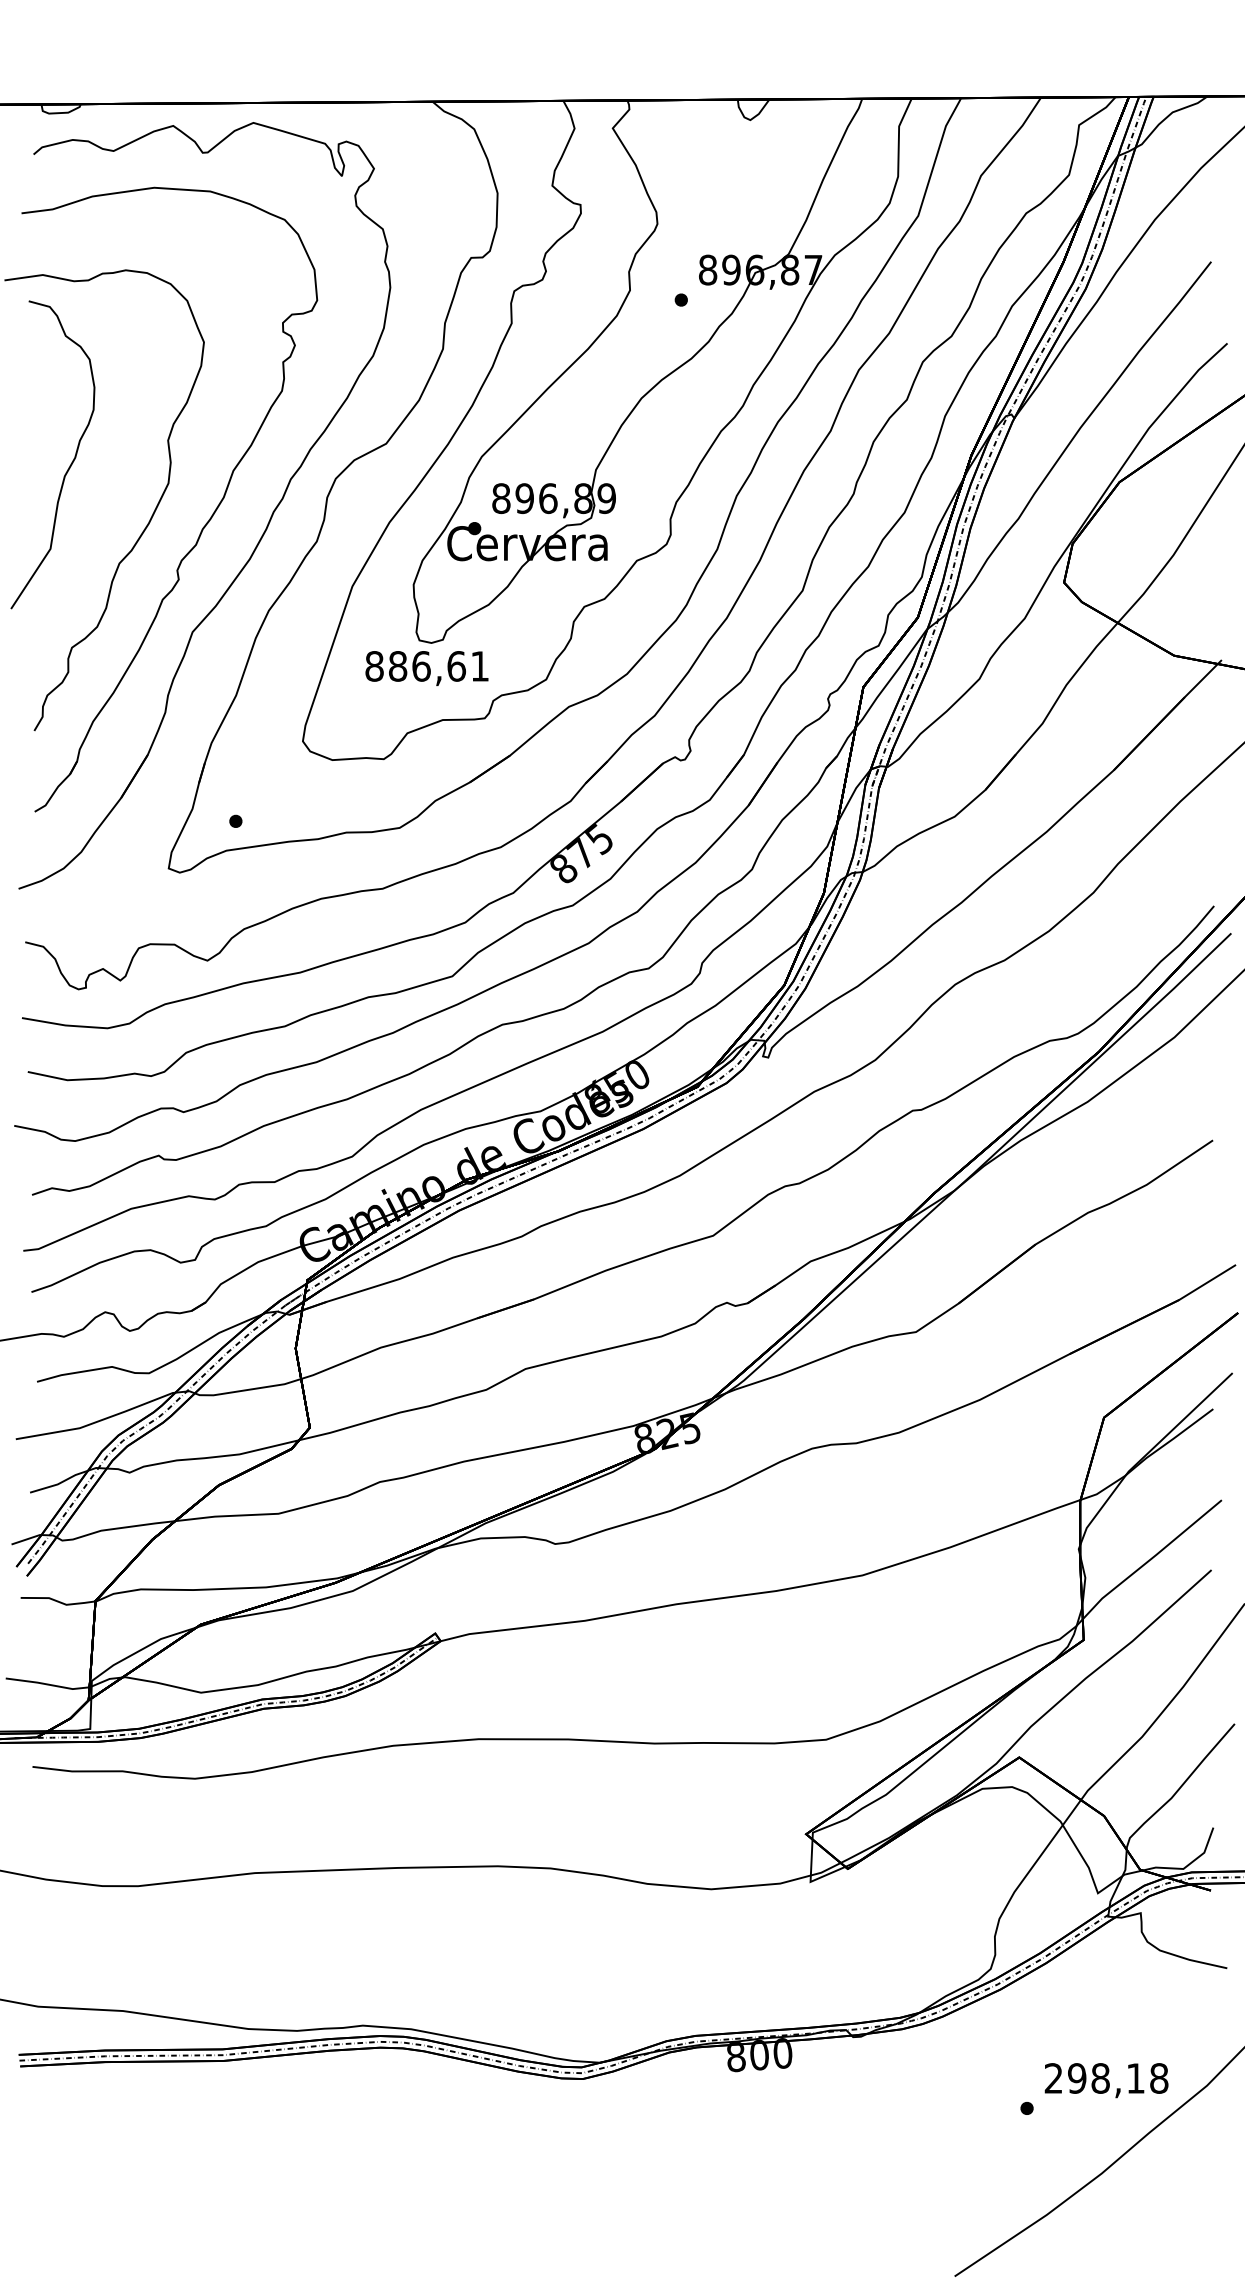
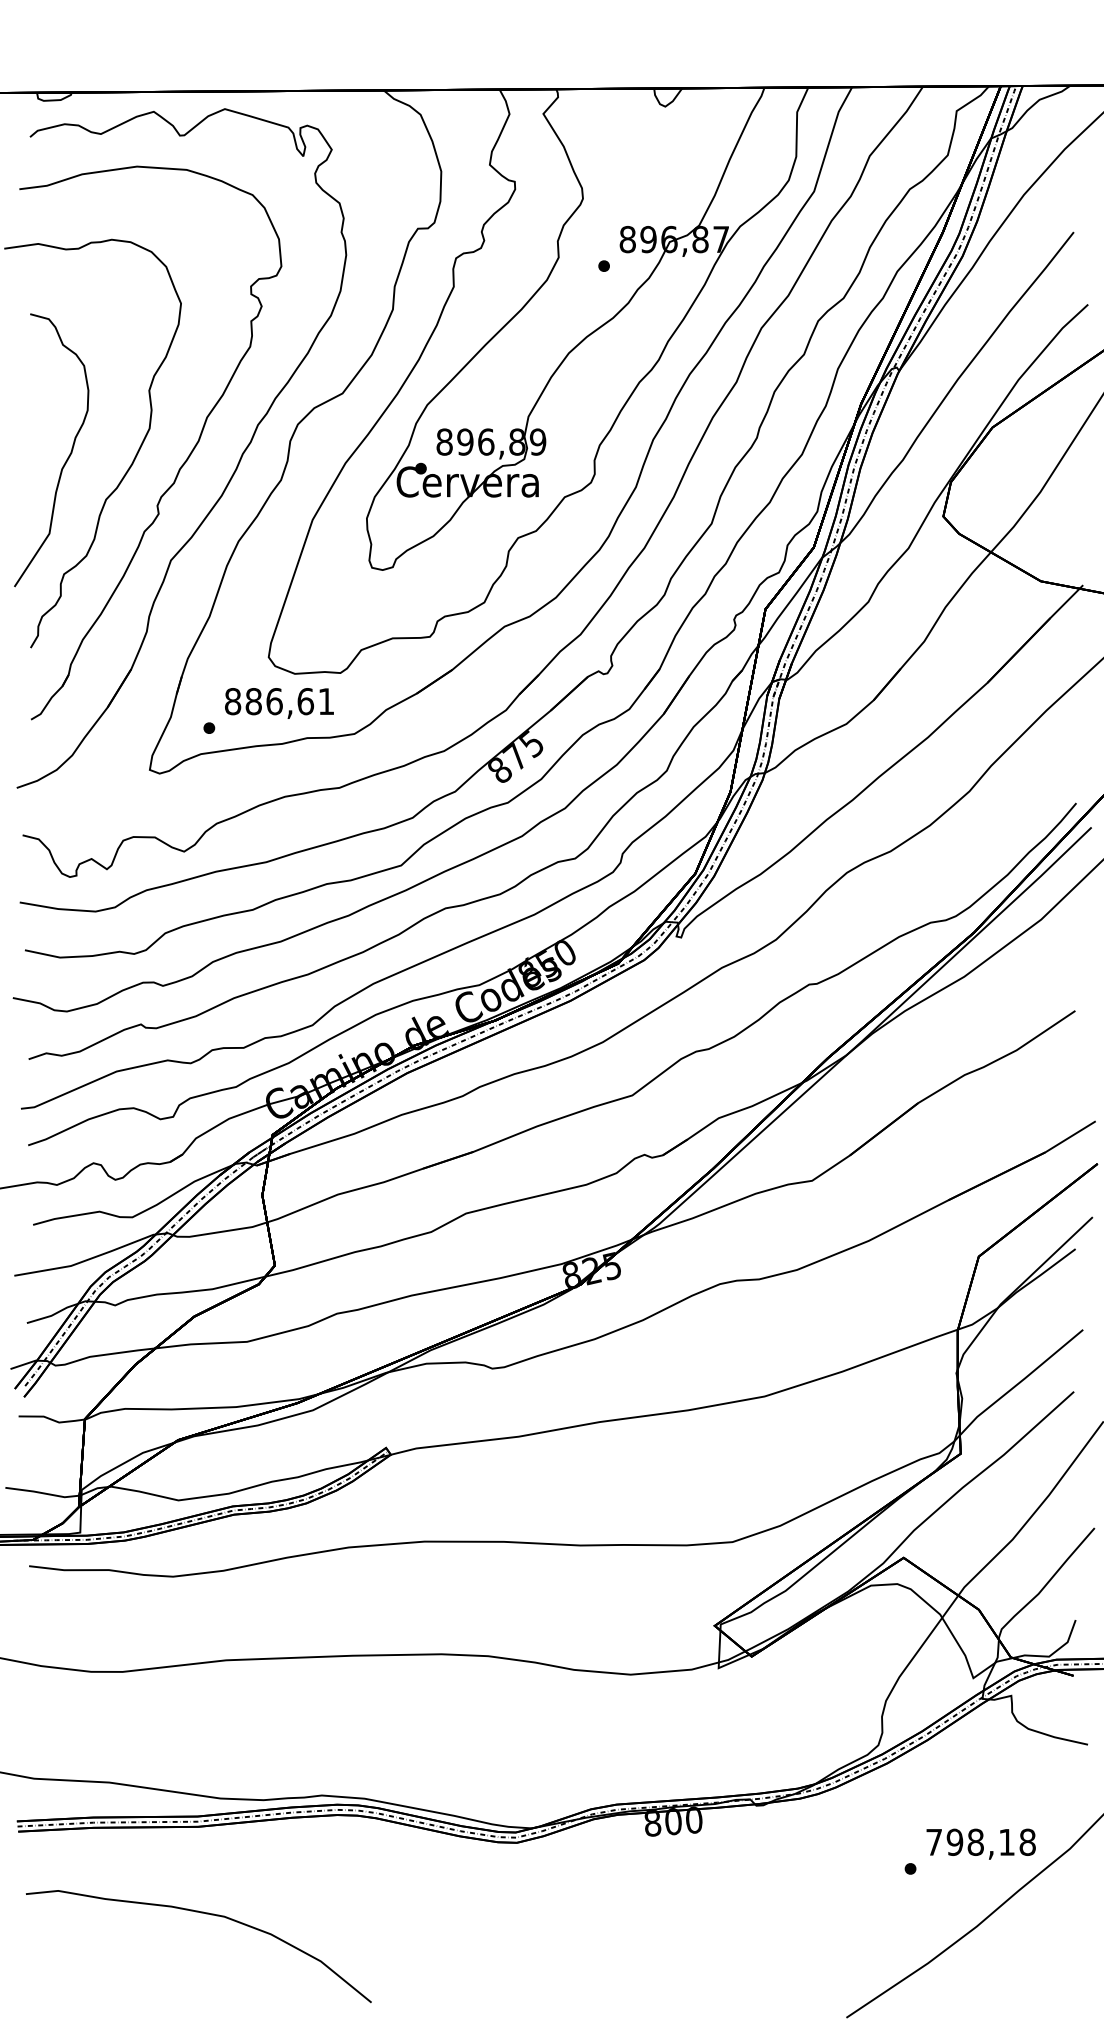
curve: (69, 465) -> (66, 459), moved
text: (426, 668) -> (279, 703), moved
text: (1053, 2078) -> (933, 1842), 298,18 -> 798,18
curve: (231, 2159) -> (205, 1914), added

